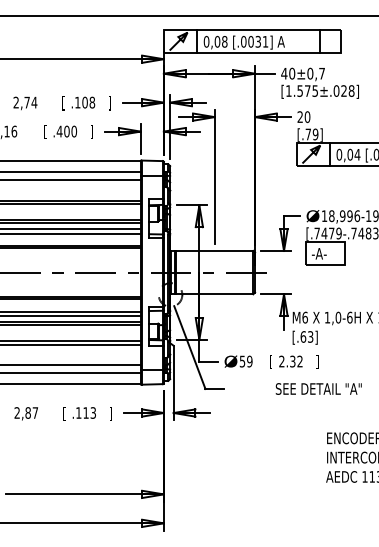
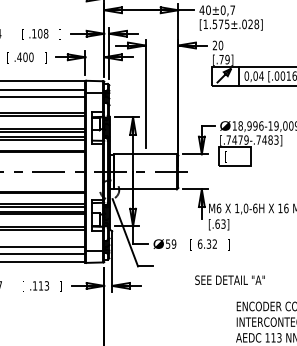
text: (318, 254) -> (229, 157), -A- -> [
text: (281, 361) -> (199, 244), 2.32 -> 6.32
text: (318, 388) -> (229, 279), moved

